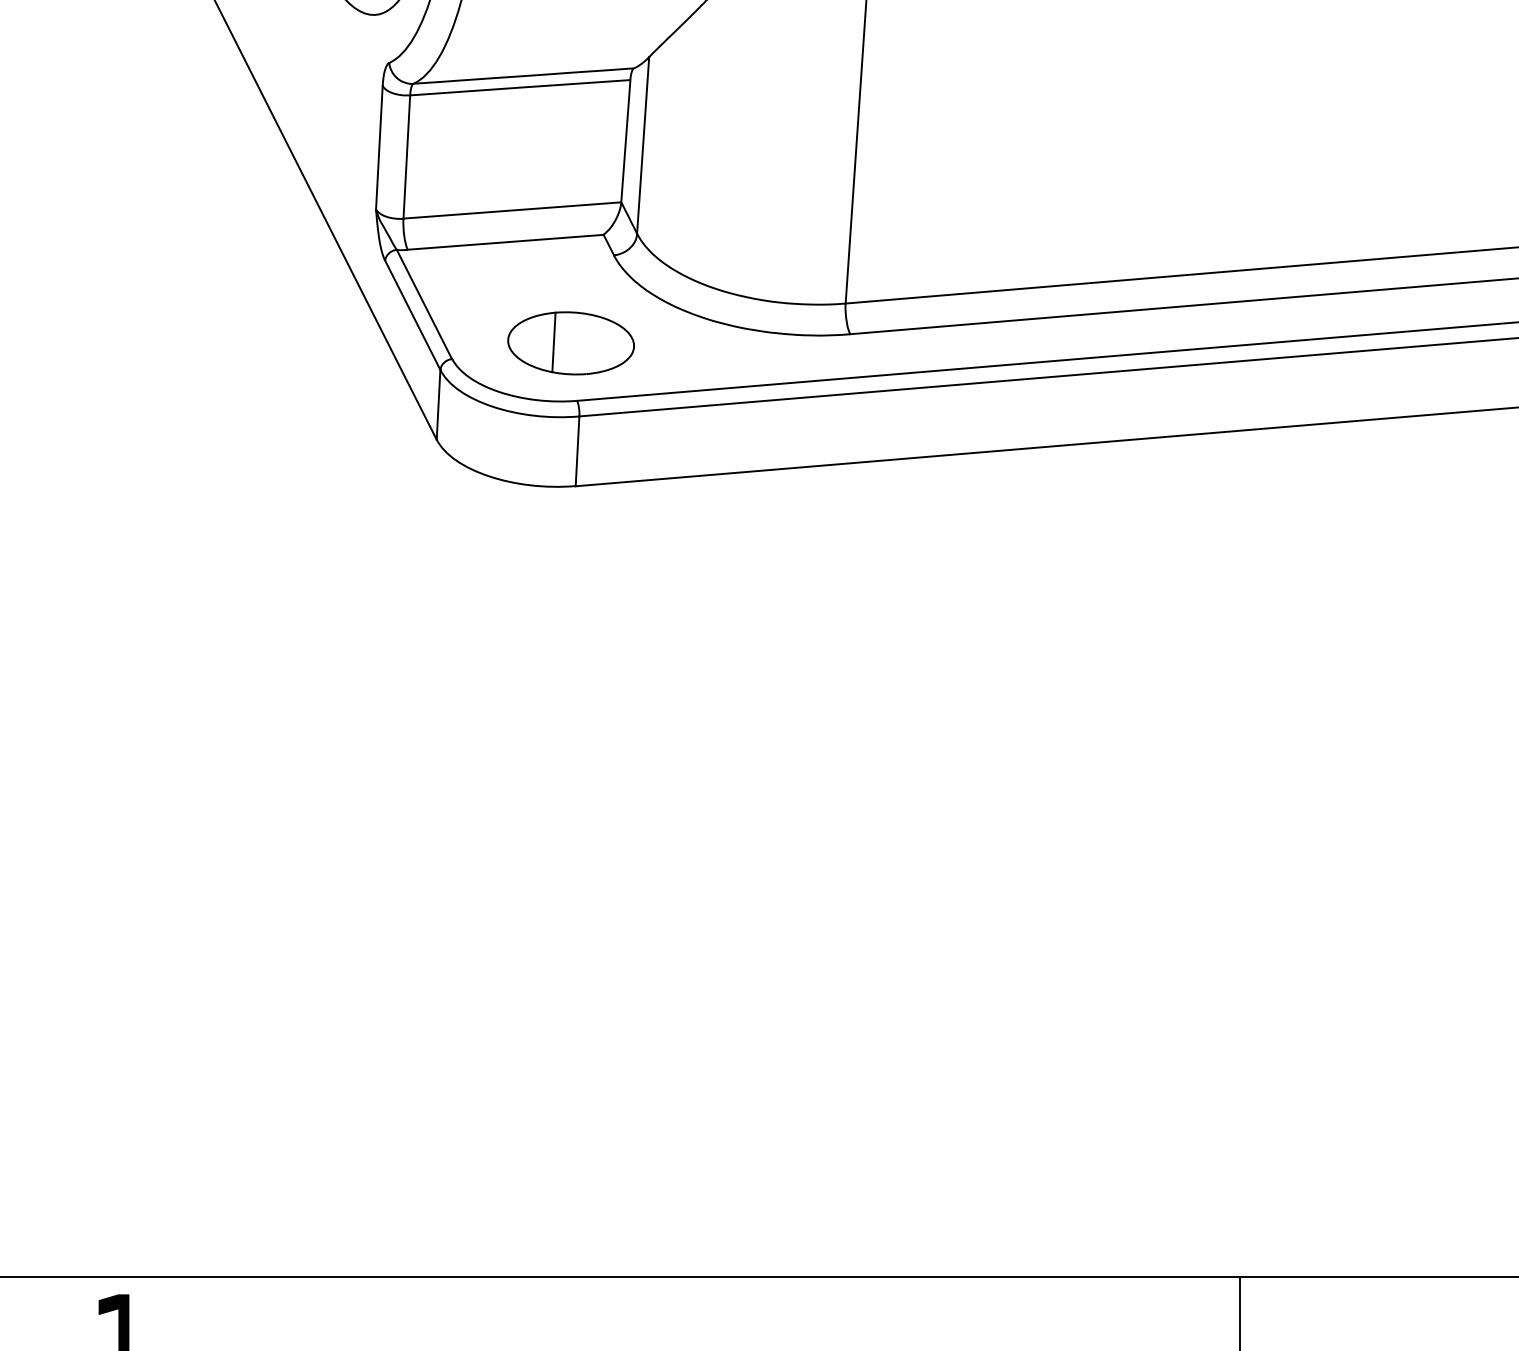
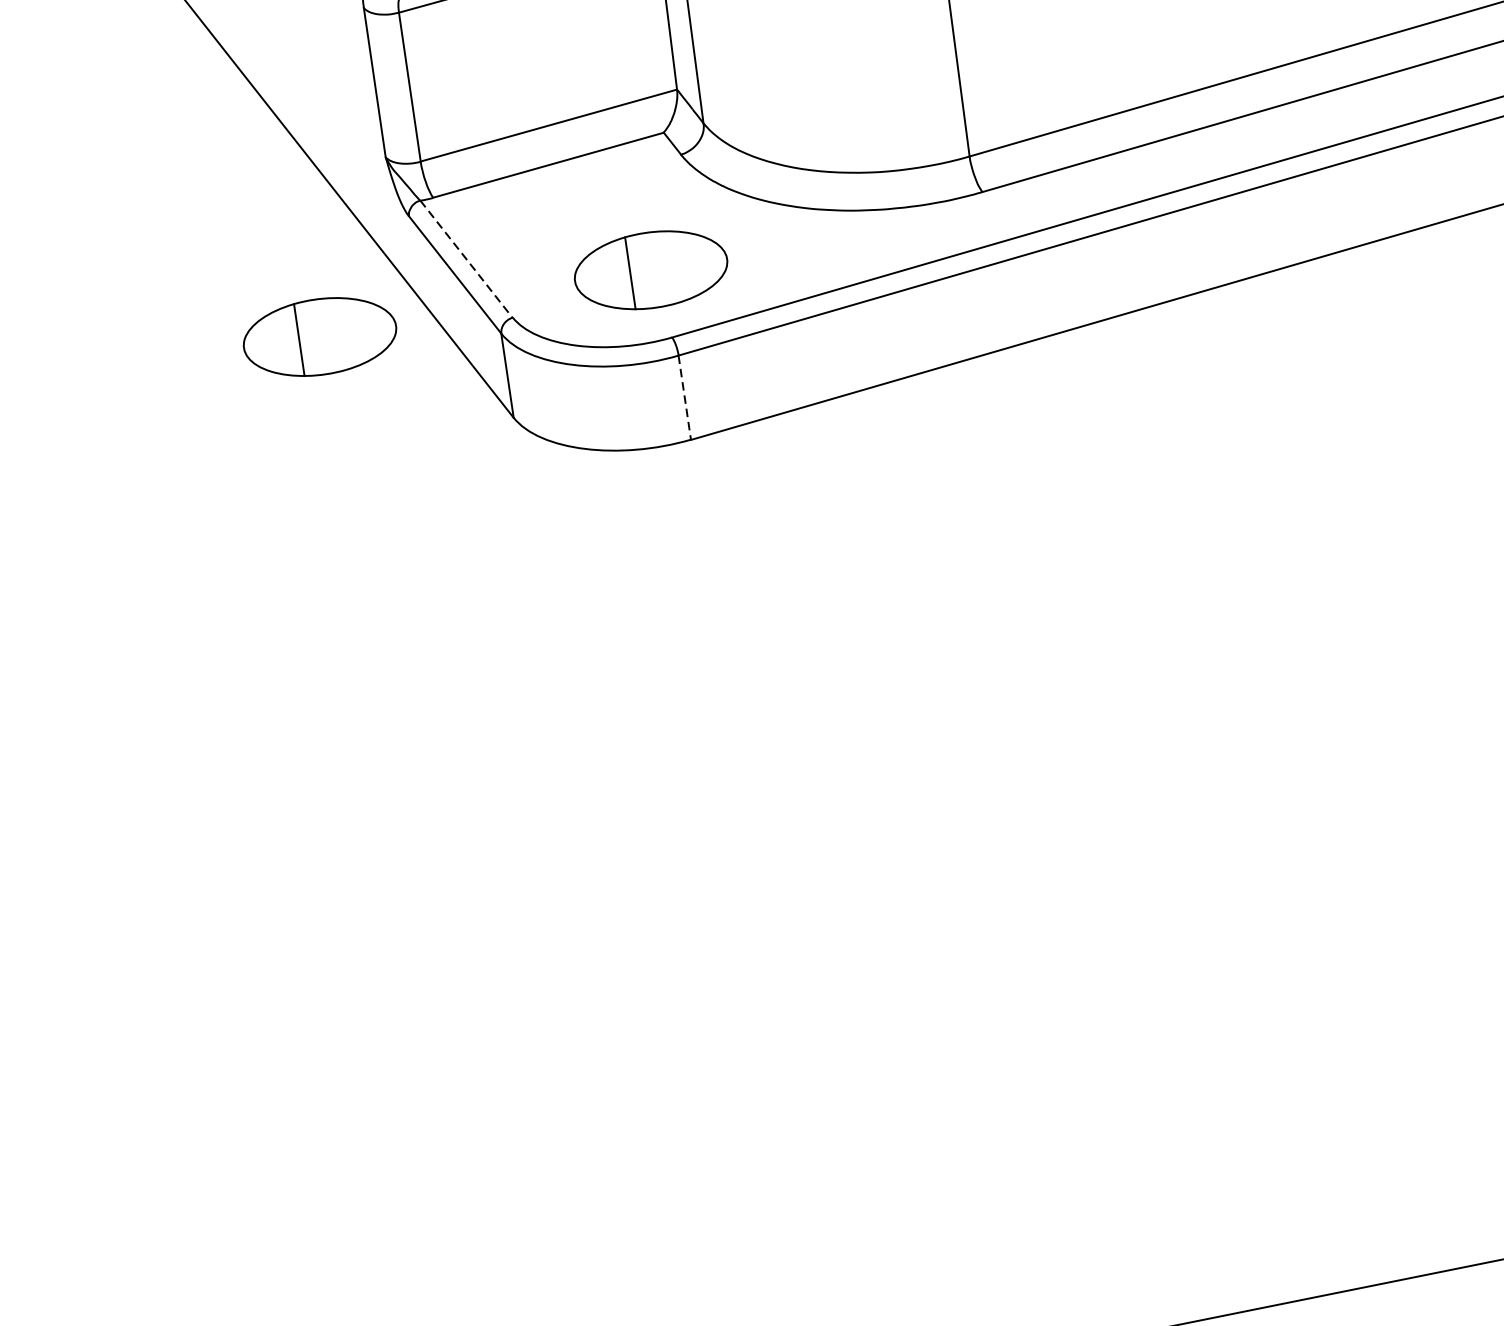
line: (424, 305) -> (466, 260), solid -> dashed
part: (293, 343) -> (319, 337), added
line: (577, 451) -> (684, 397), solid -> dashed

